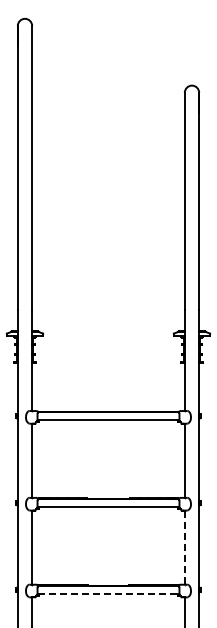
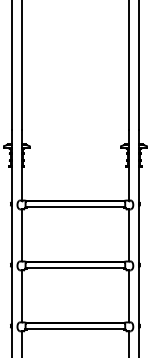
line: (184, 548) -> (128, 297), dashed -> solid
line: (108, 593) -> (75, 328), dashed -> solid

